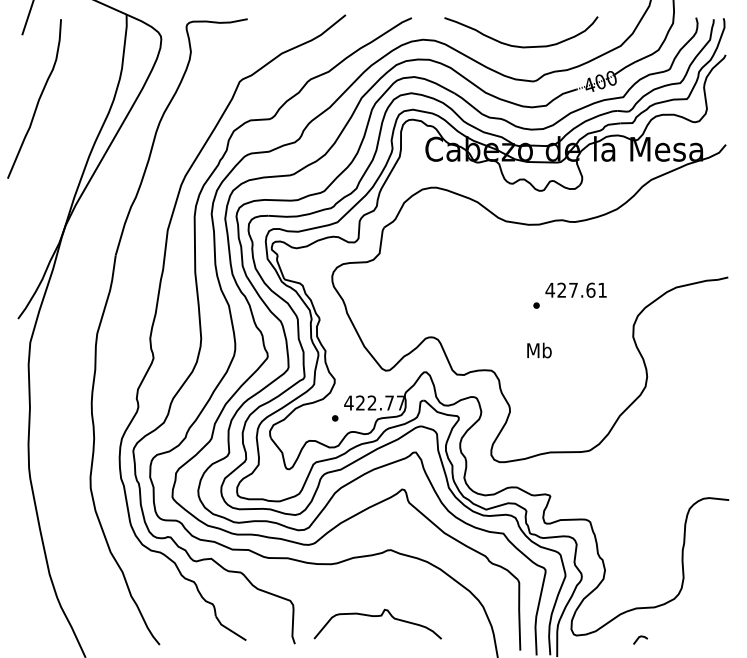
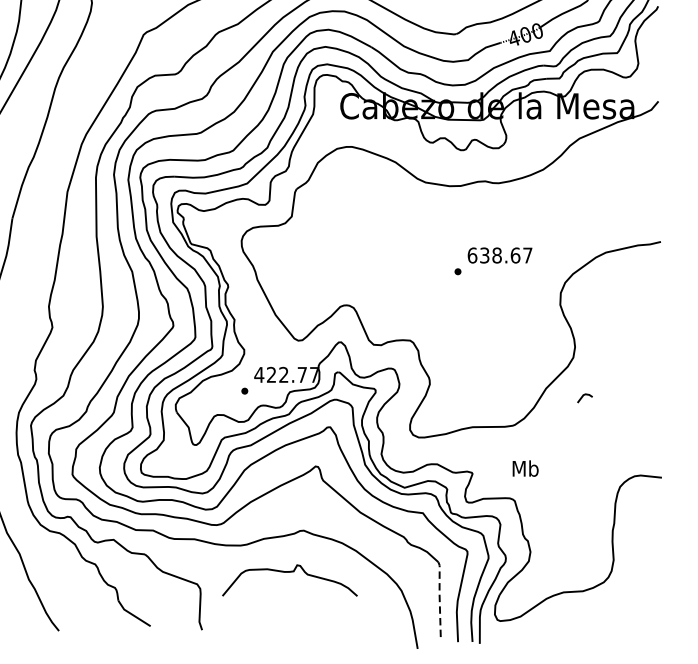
text: (575, 289) -> (499, 254), 427.61 -> 638.67
text: (539, 350) -> (525, 468), moved
line: (519, 612) -> (439, 596), solid -> dashed
curve: (377, 616) -> (289, 572), moved
line: (639, 638) -> (583, 396), moved

